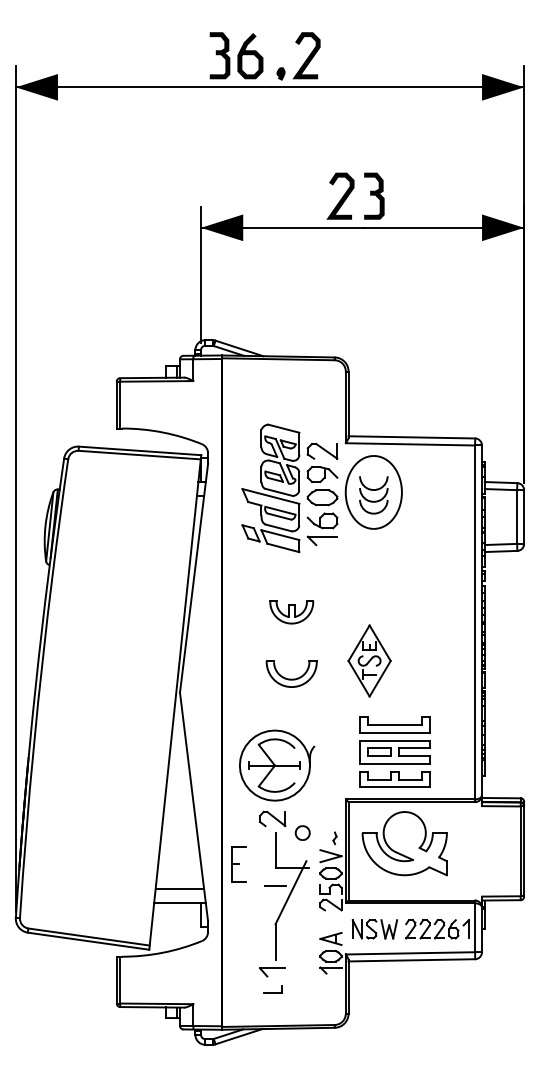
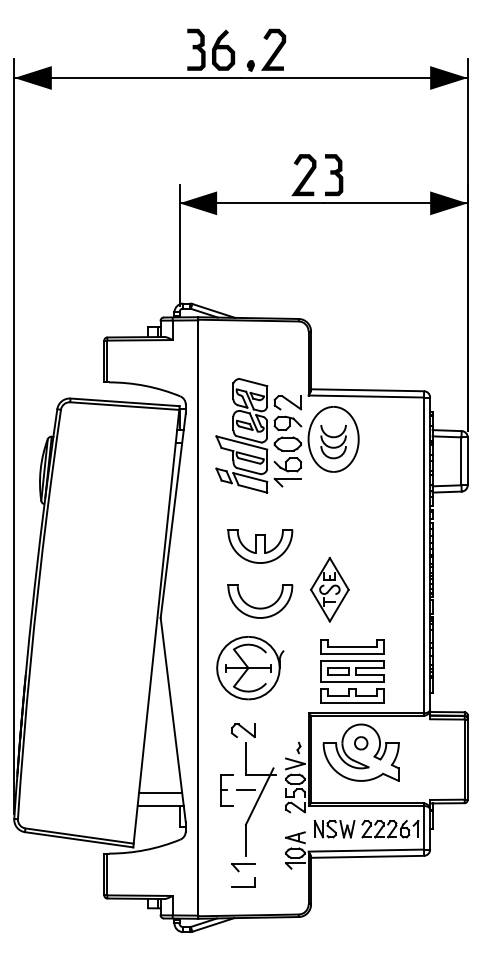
part: (291, 612) -> (260, 546), size x1.67
part: (291, 674) -> (260, 601), size x1.43
part: (277, 766) -> (250, 668), moved
part: (303, 833) -> (361, 743), moved
part: (238, 864) -> (226, 790), moved
part: (272, 989) -> (243, 882), size x1.43

